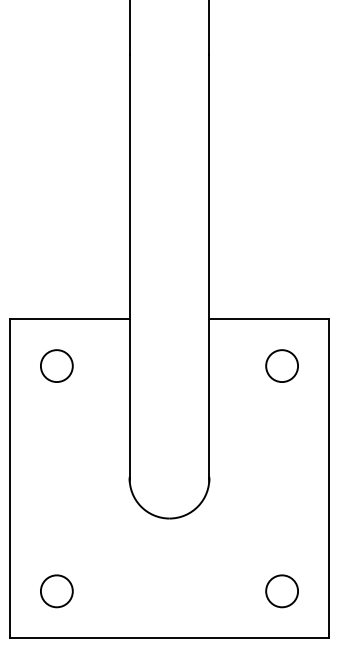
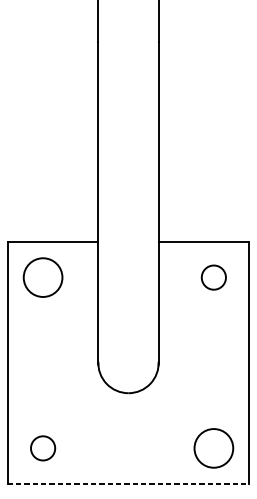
circle: (56, 366) -> (42, 277), size x1.6
circle: (282, 591) -> (214, 448), size x1.6
line: (169, 638) -> (128, 484), solid -> dashed

